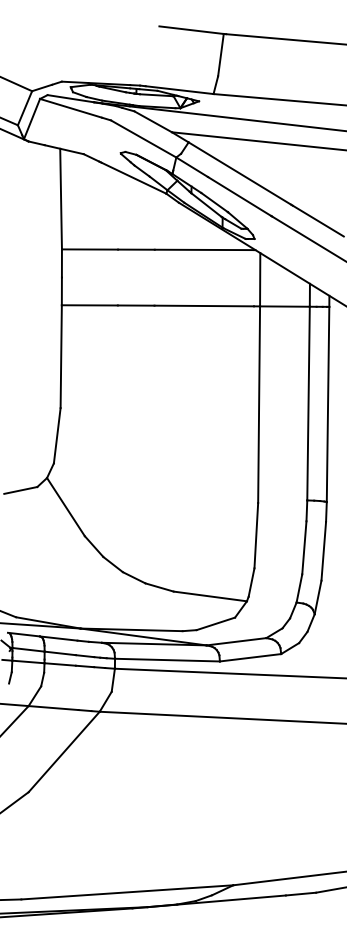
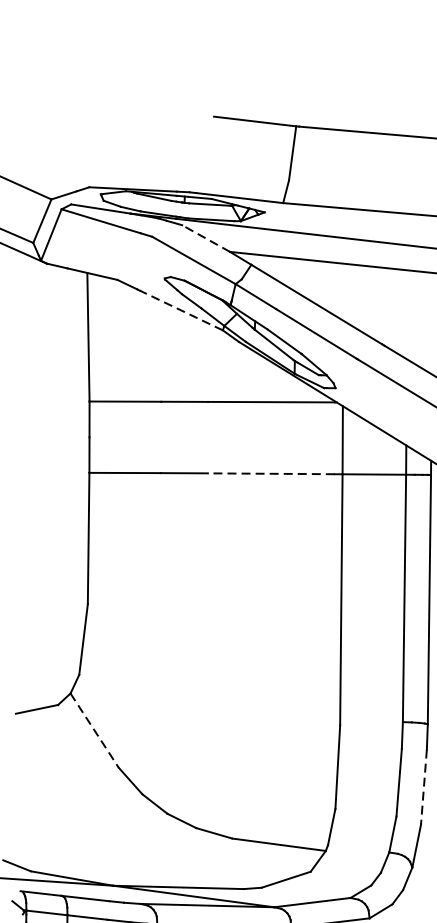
line: (152, 121) -> (205, 238), solid -> dashed
line: (133, 177) -> (180, 309), solid -> dashed
line: (204, 306) -> (271, 474), solid -> dashed
line: (65, 507) -> (94, 731), solid -> dashed
line: (323, 551) -> (423, 787), solid -> dashed

